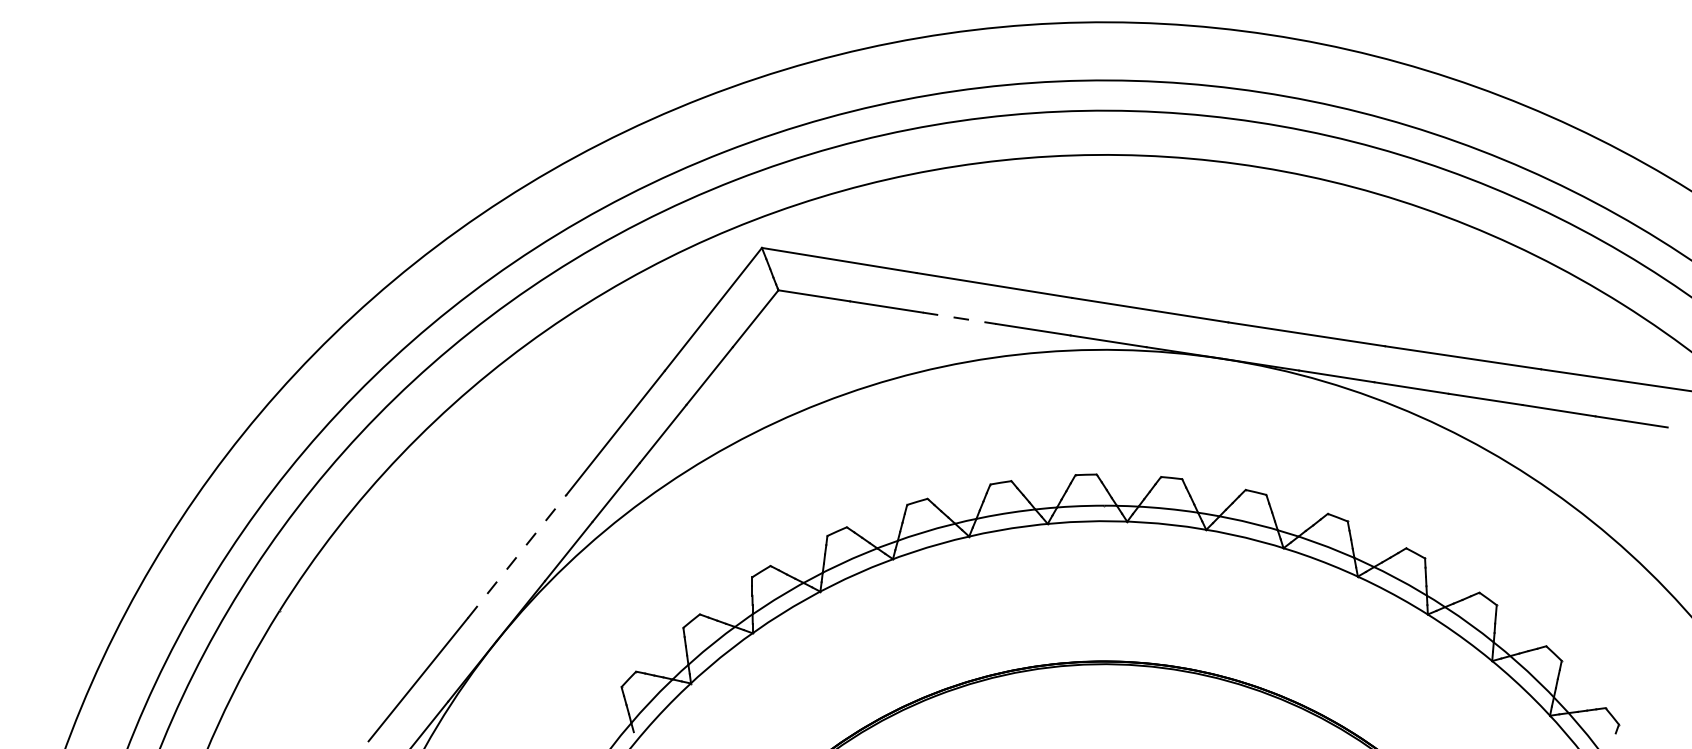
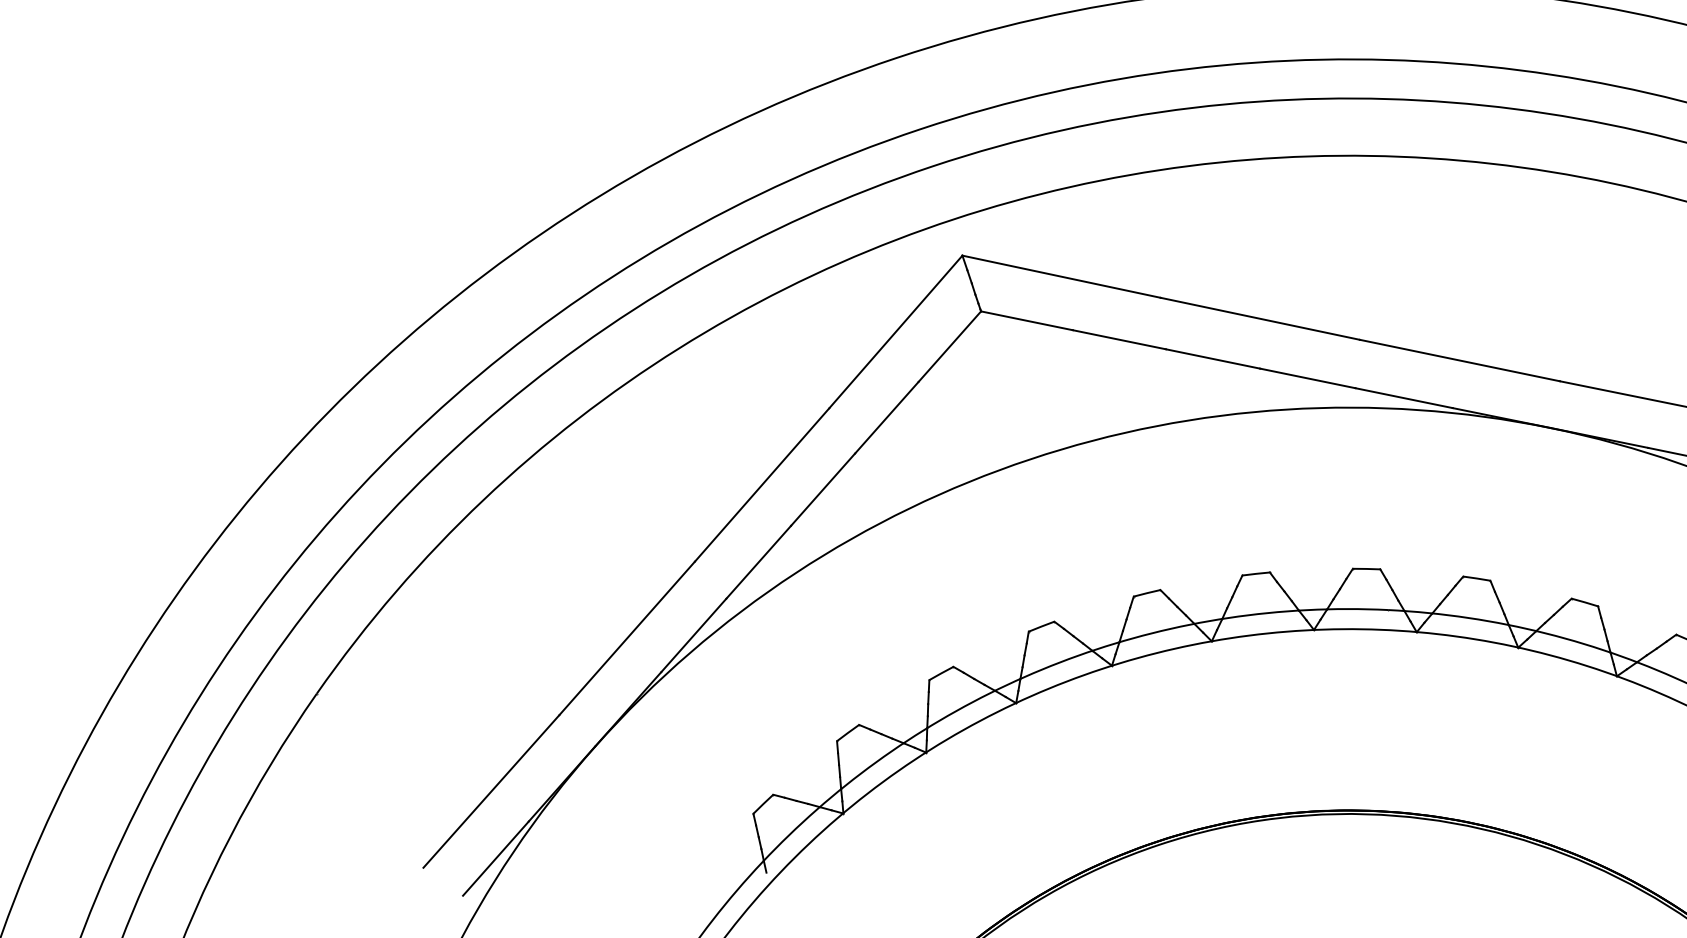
line: (959, 318) -> (1213, 359), dashed -> solid
line: (517, 555) -> (627, 637), dashed -> solid

